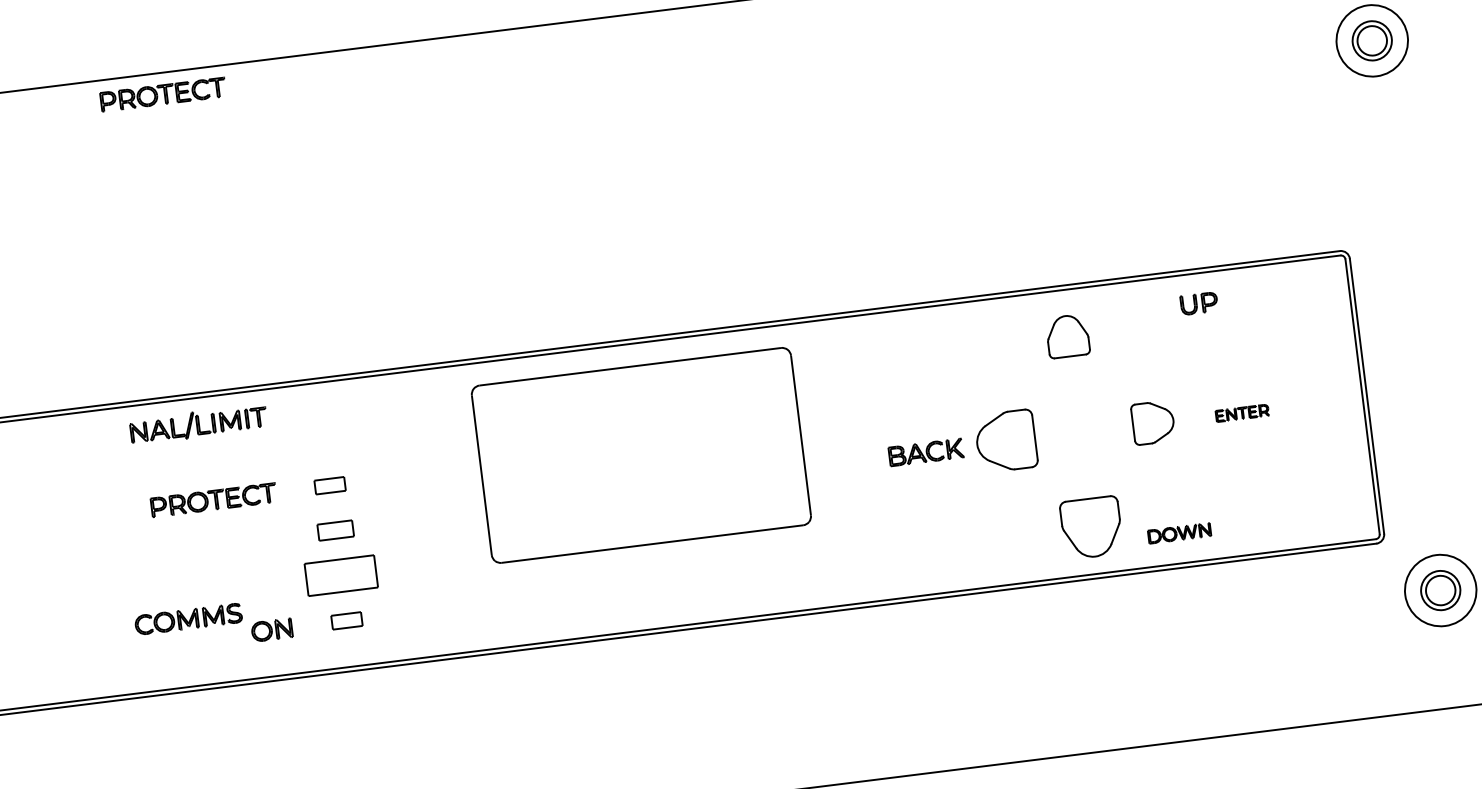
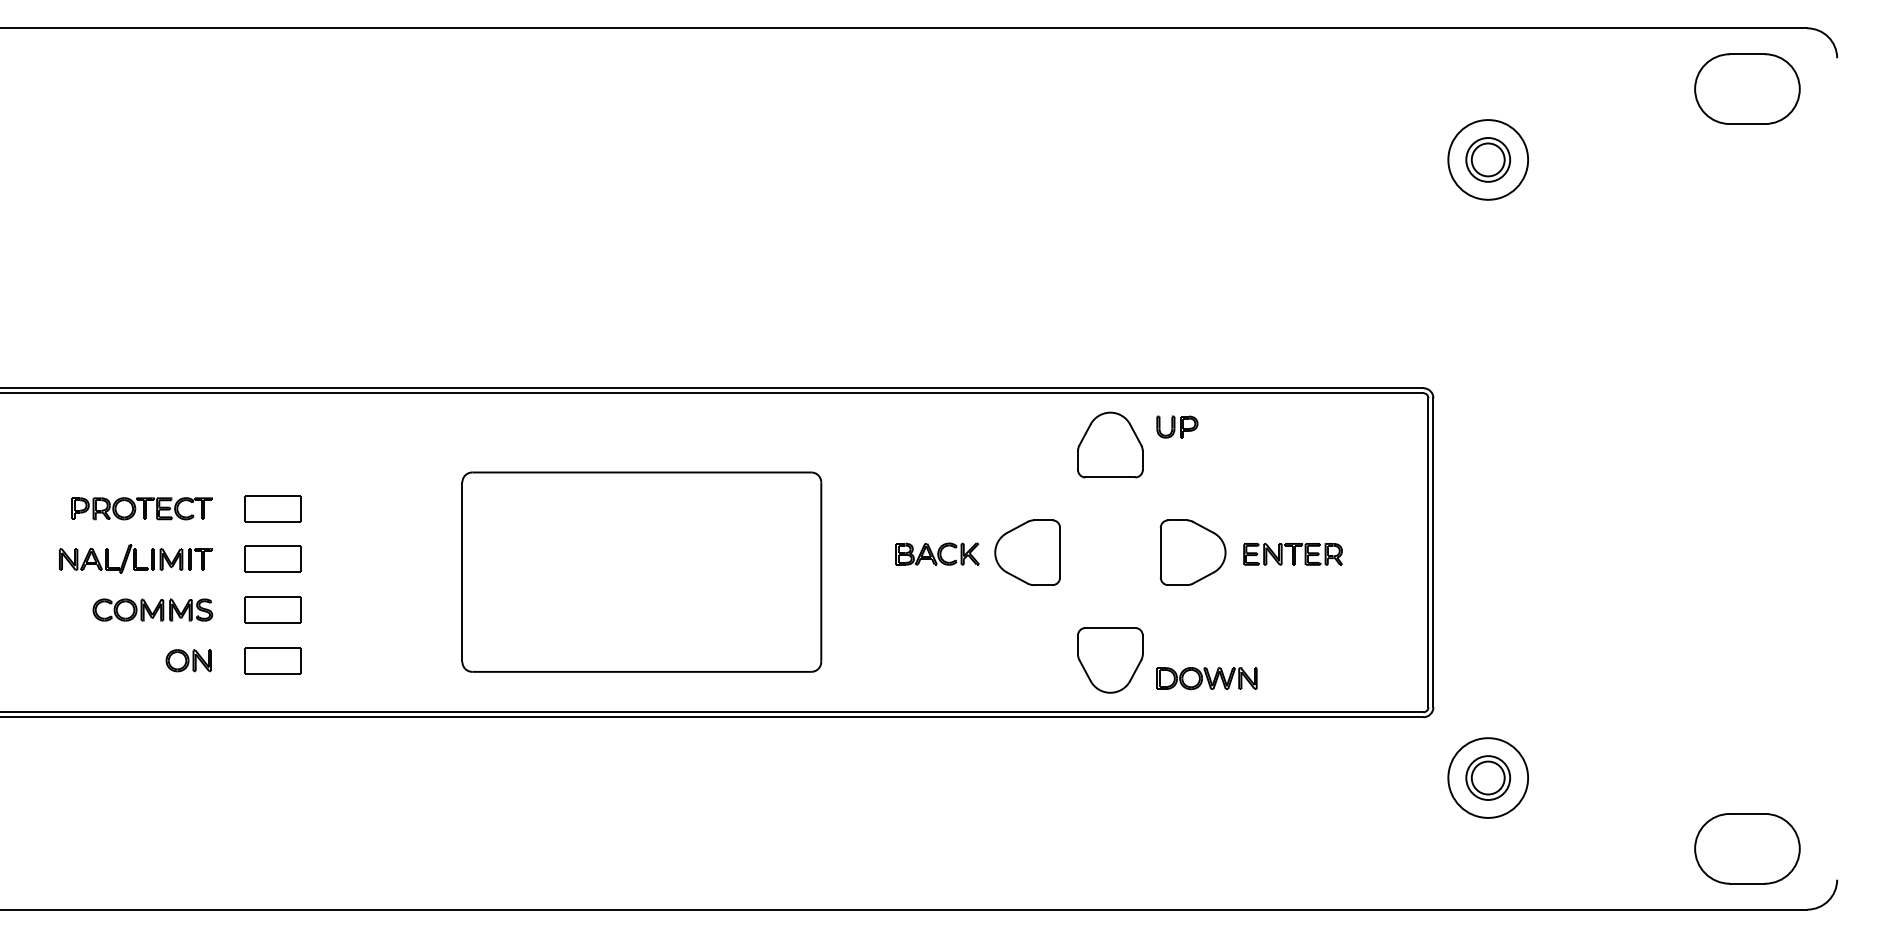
part: (162, 94) -> (141, 52), removed
part: (1199, 303) -> (1177, 426), moved
part: (1067, 335) -> (1110, 444), size x1.43
part: (1241, 413) -> (1292, 554), size x1.67
part: (1152, 422) -> (1192, 552), size x1.43
part: (199, 424) -> (136, 558), moved
part: (641, 454) -> (641, 571), moved
part: (329, 485) -> (272, 508), size x1.67
part: (335, 529) -> (272, 558), size x1.43
part: (1179, 533) -> (1206, 678), size x1.43
part: (340, 575) -> (272, 609), size x0.71
part: (188, 618) -> (152, 609), moved
part: (346, 620) -> (272, 660), size x1.67

